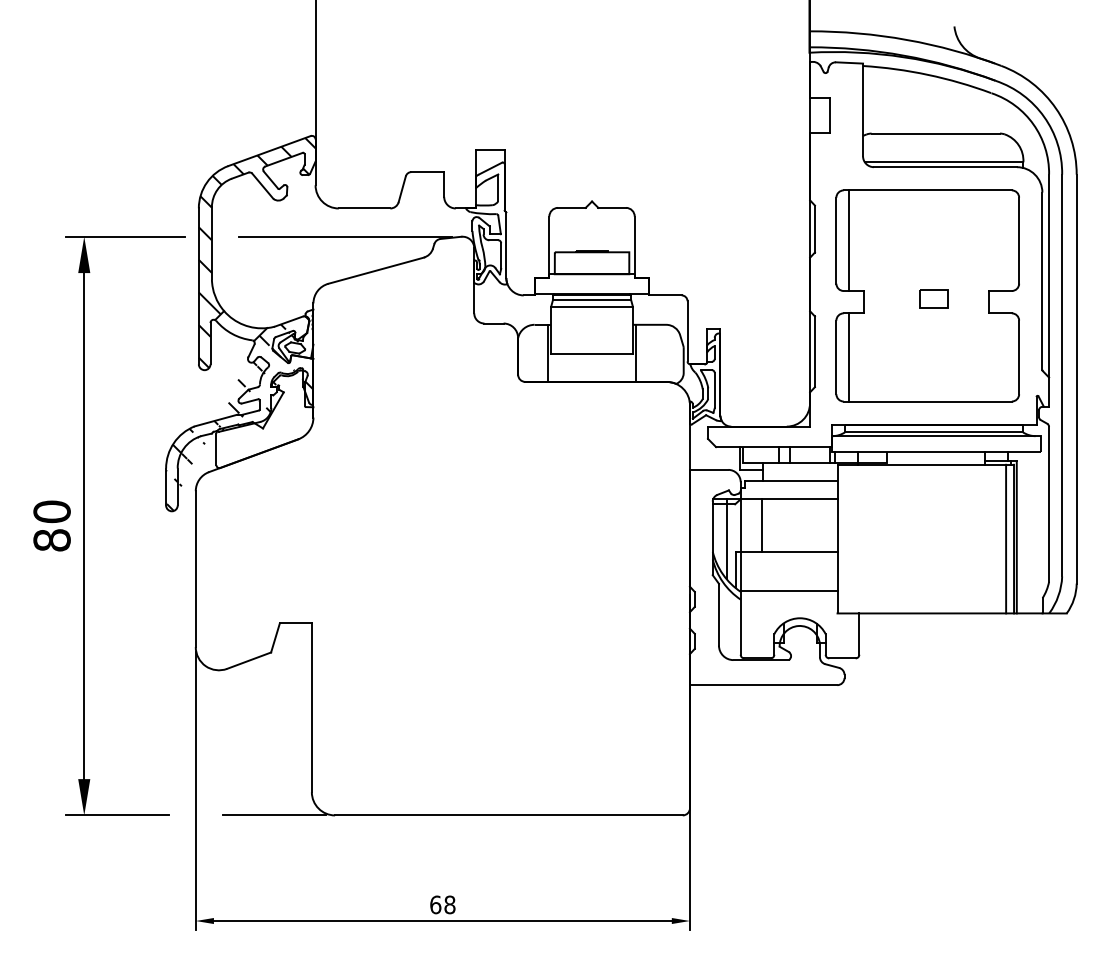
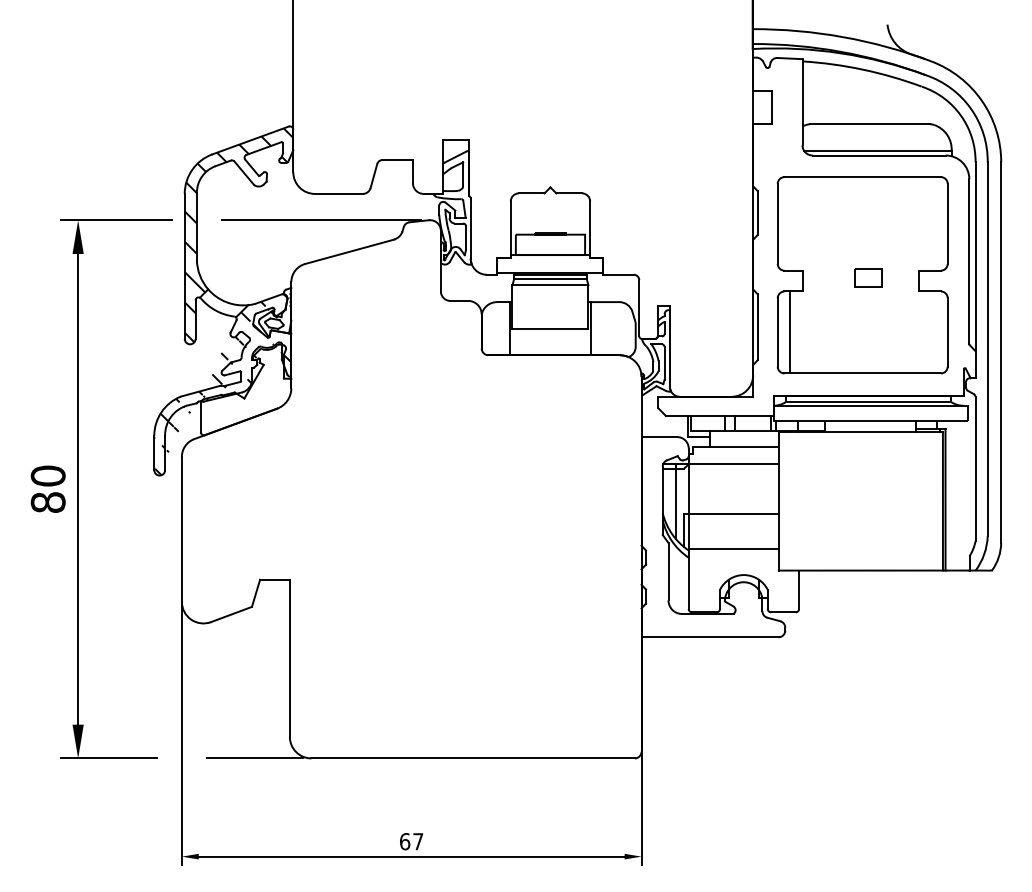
line: (849, 240) -> (789, 223), removed
line: (762, 525) -> (708, 488), removed
line: (1006, 538) -> (935, 500), removed
text: (449, 904) -> (417, 841), 68 -> 67

